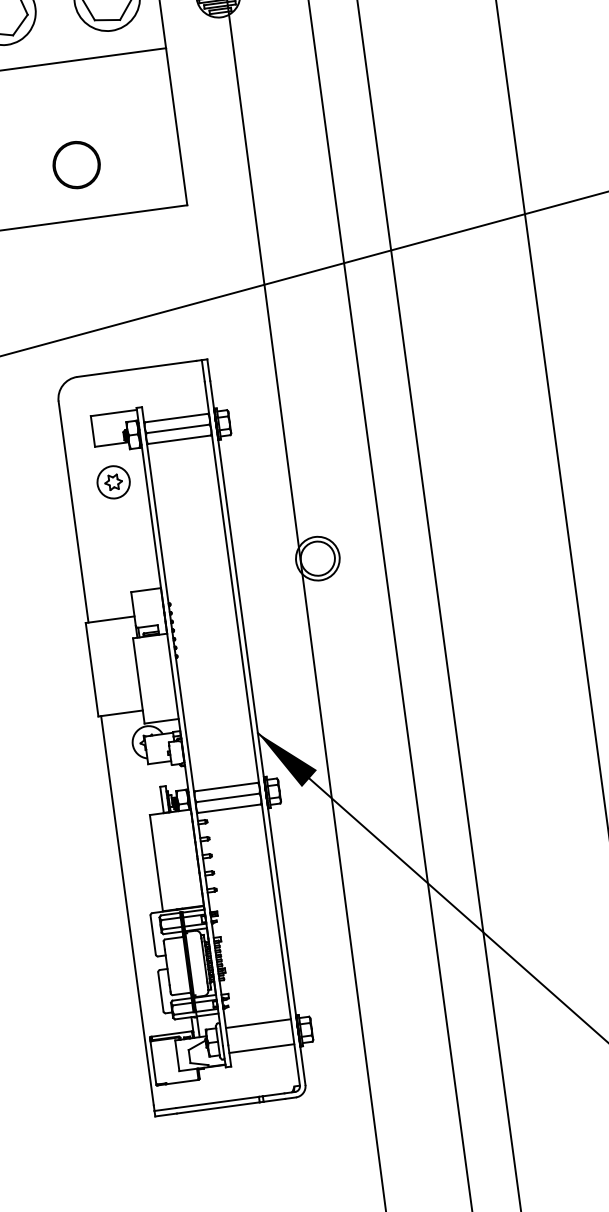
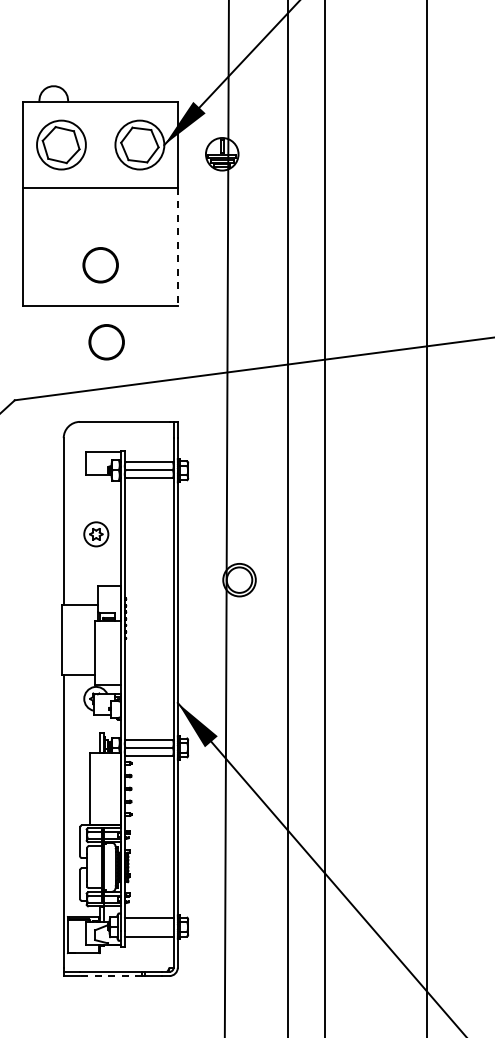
line: (176, 127) -> (178, 247), solid -> dashed
circle: (98, 266) -> (106, 342), added
part: (113, 482) -> (96, 534), moved
line: (217, 1108) -> (110, 976), solid -> dashed

